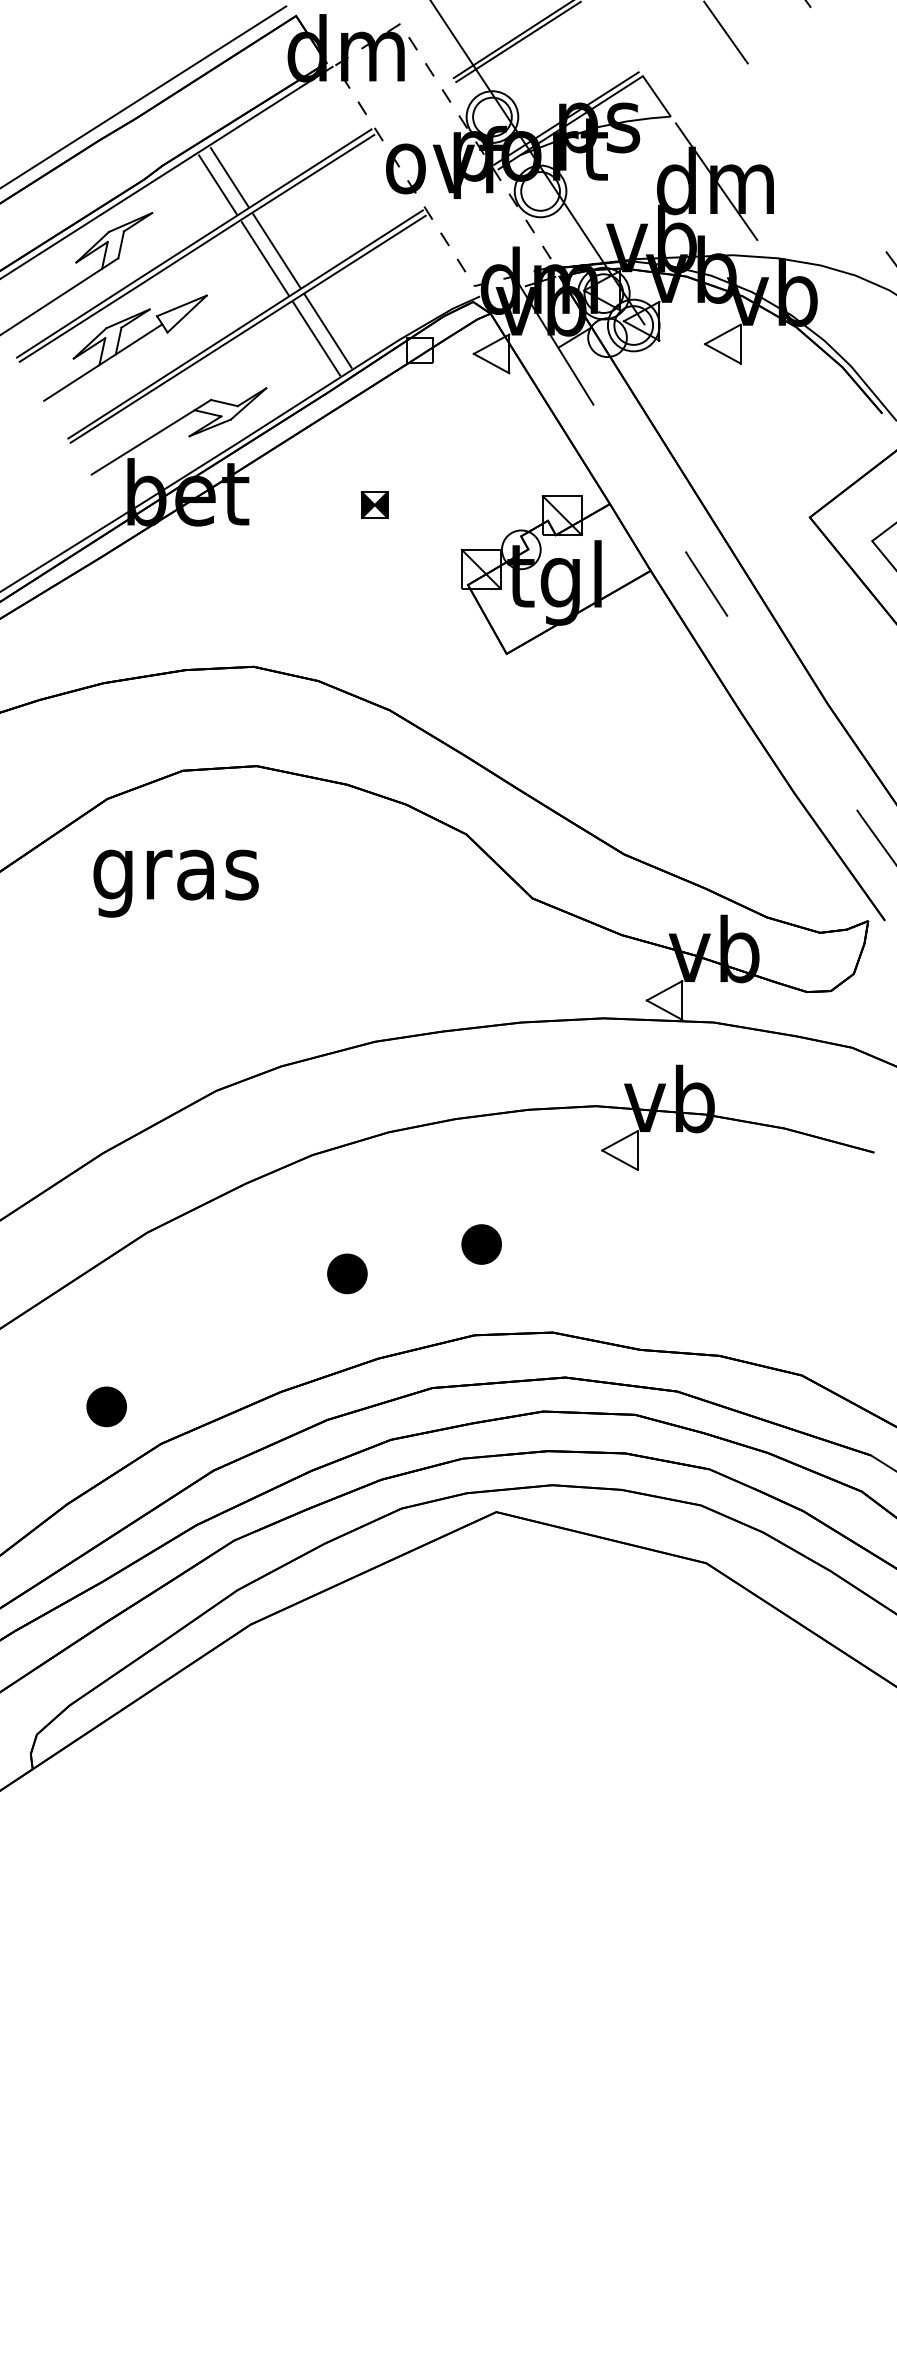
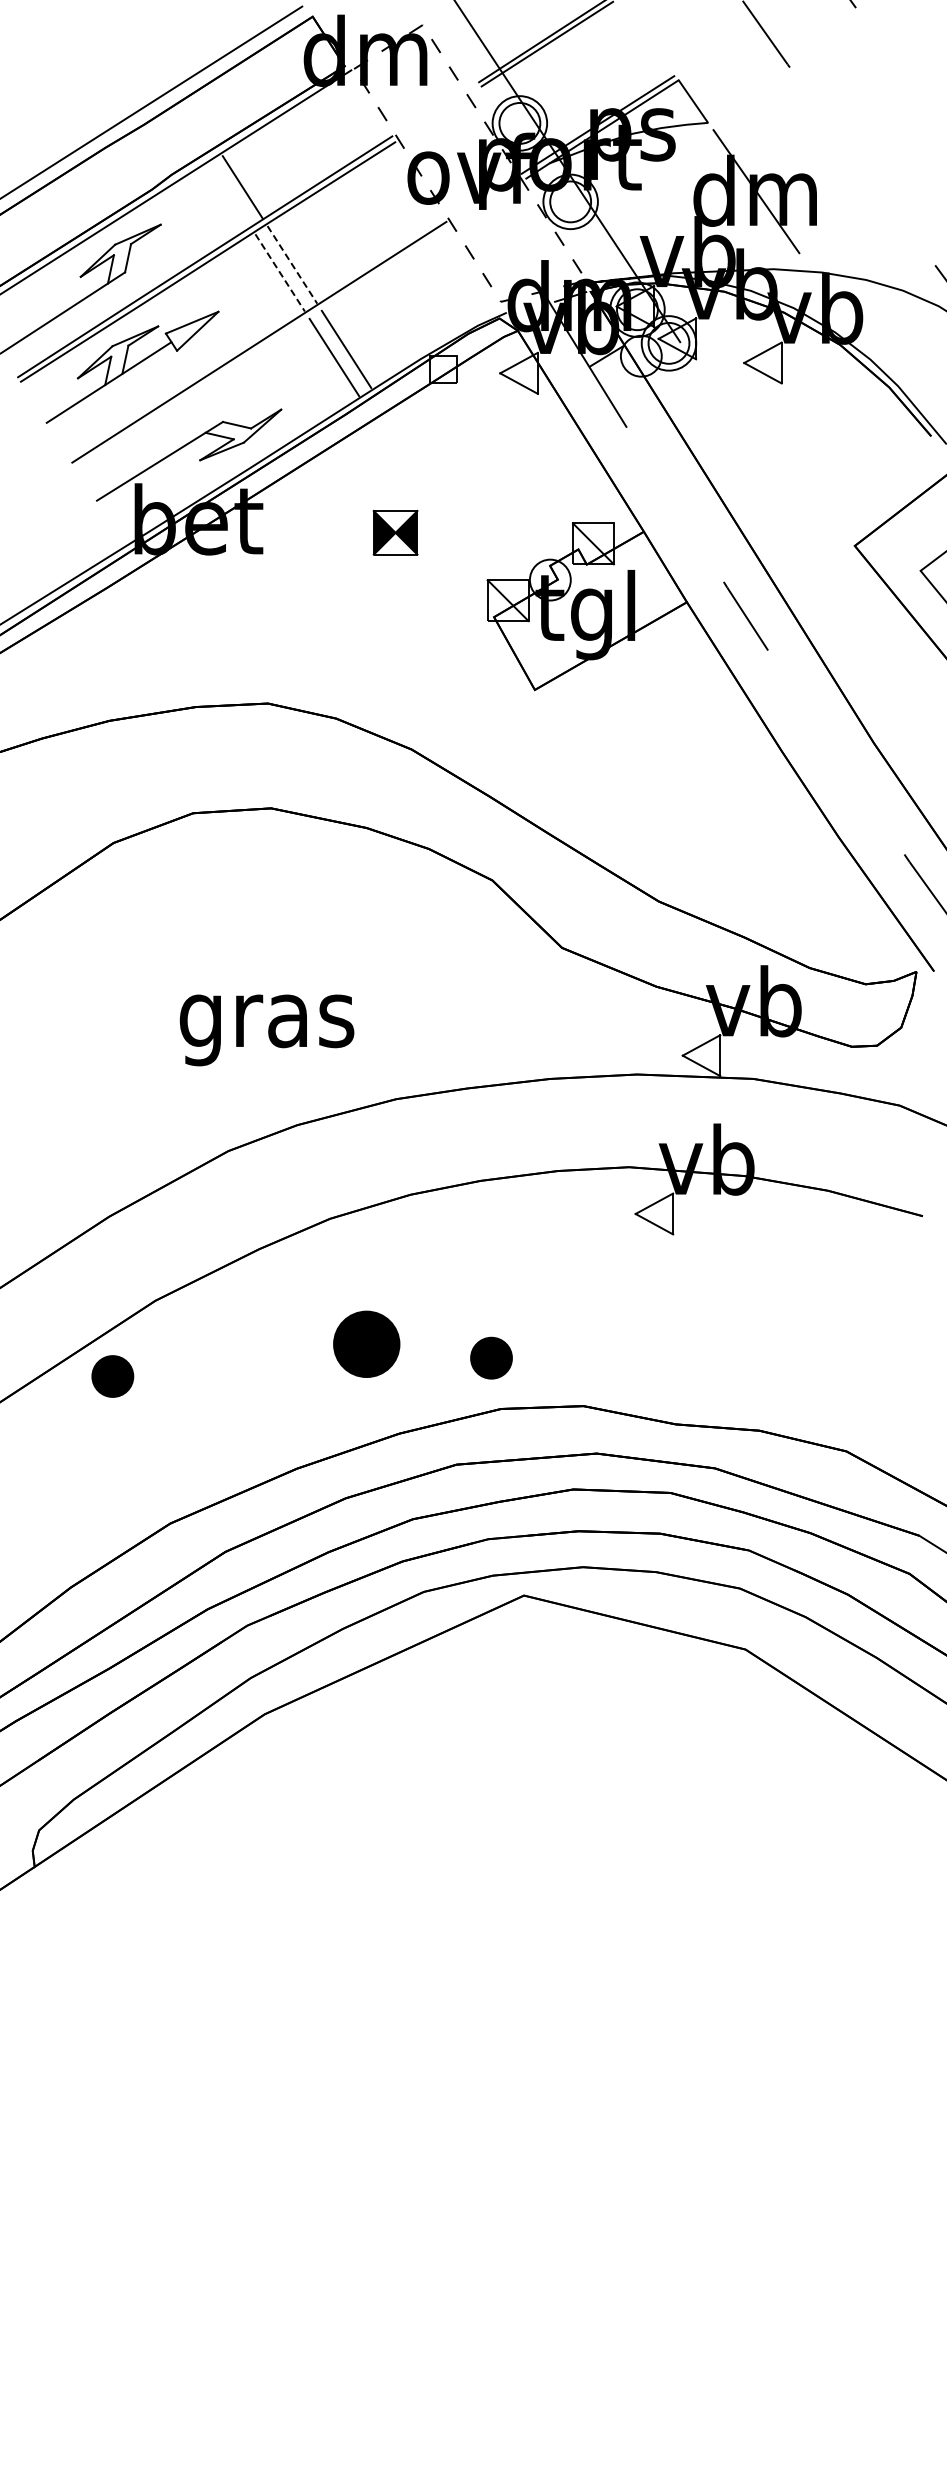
line: (217, 184) -> (229, 194), removed
line: (276, 251) -> (292, 265), solid -> dashed
line: (265, 258) -> (280, 272), solid -> dashed
line: (247, 329) -> (261, 347), removed
part: (374, 504) -> (395, 532), size x1.6
text: (175, 883) -> (266, 1030), moved
part: (481, 1243) -> (491, 1357), moved
part: (347, 1273) -> (366, 1343), size x1.6
part: (106, 1406) -> (112, 1376), moved

